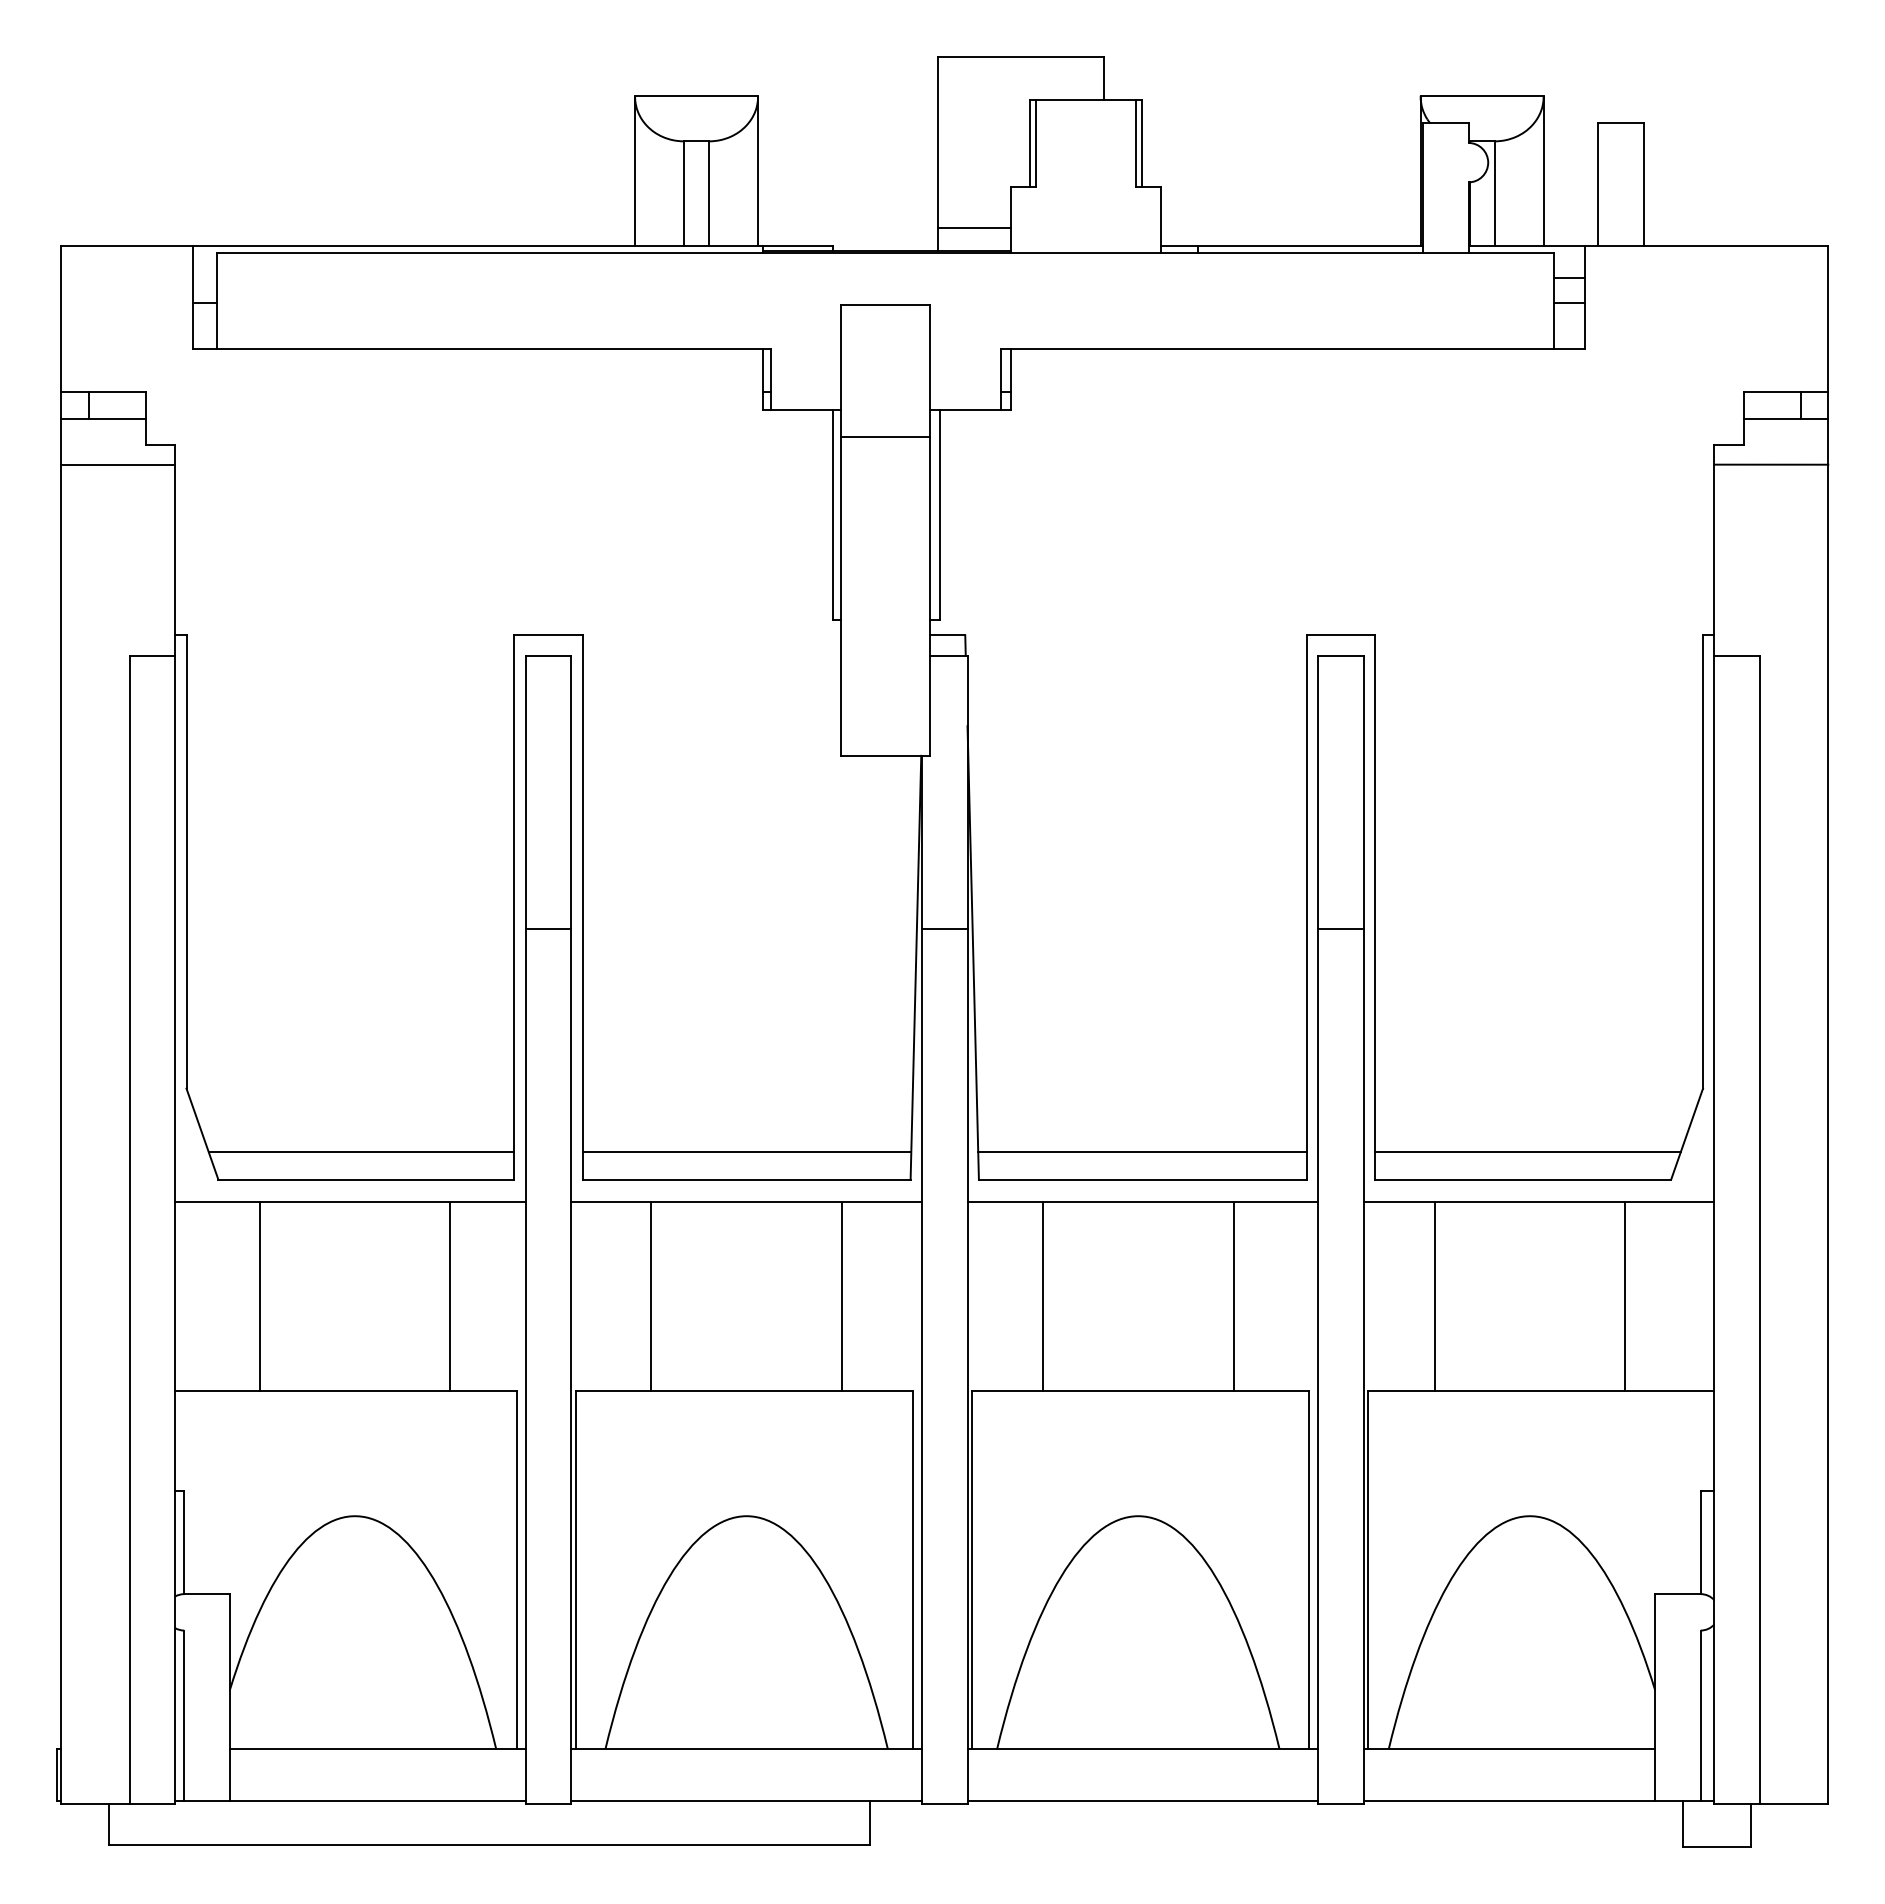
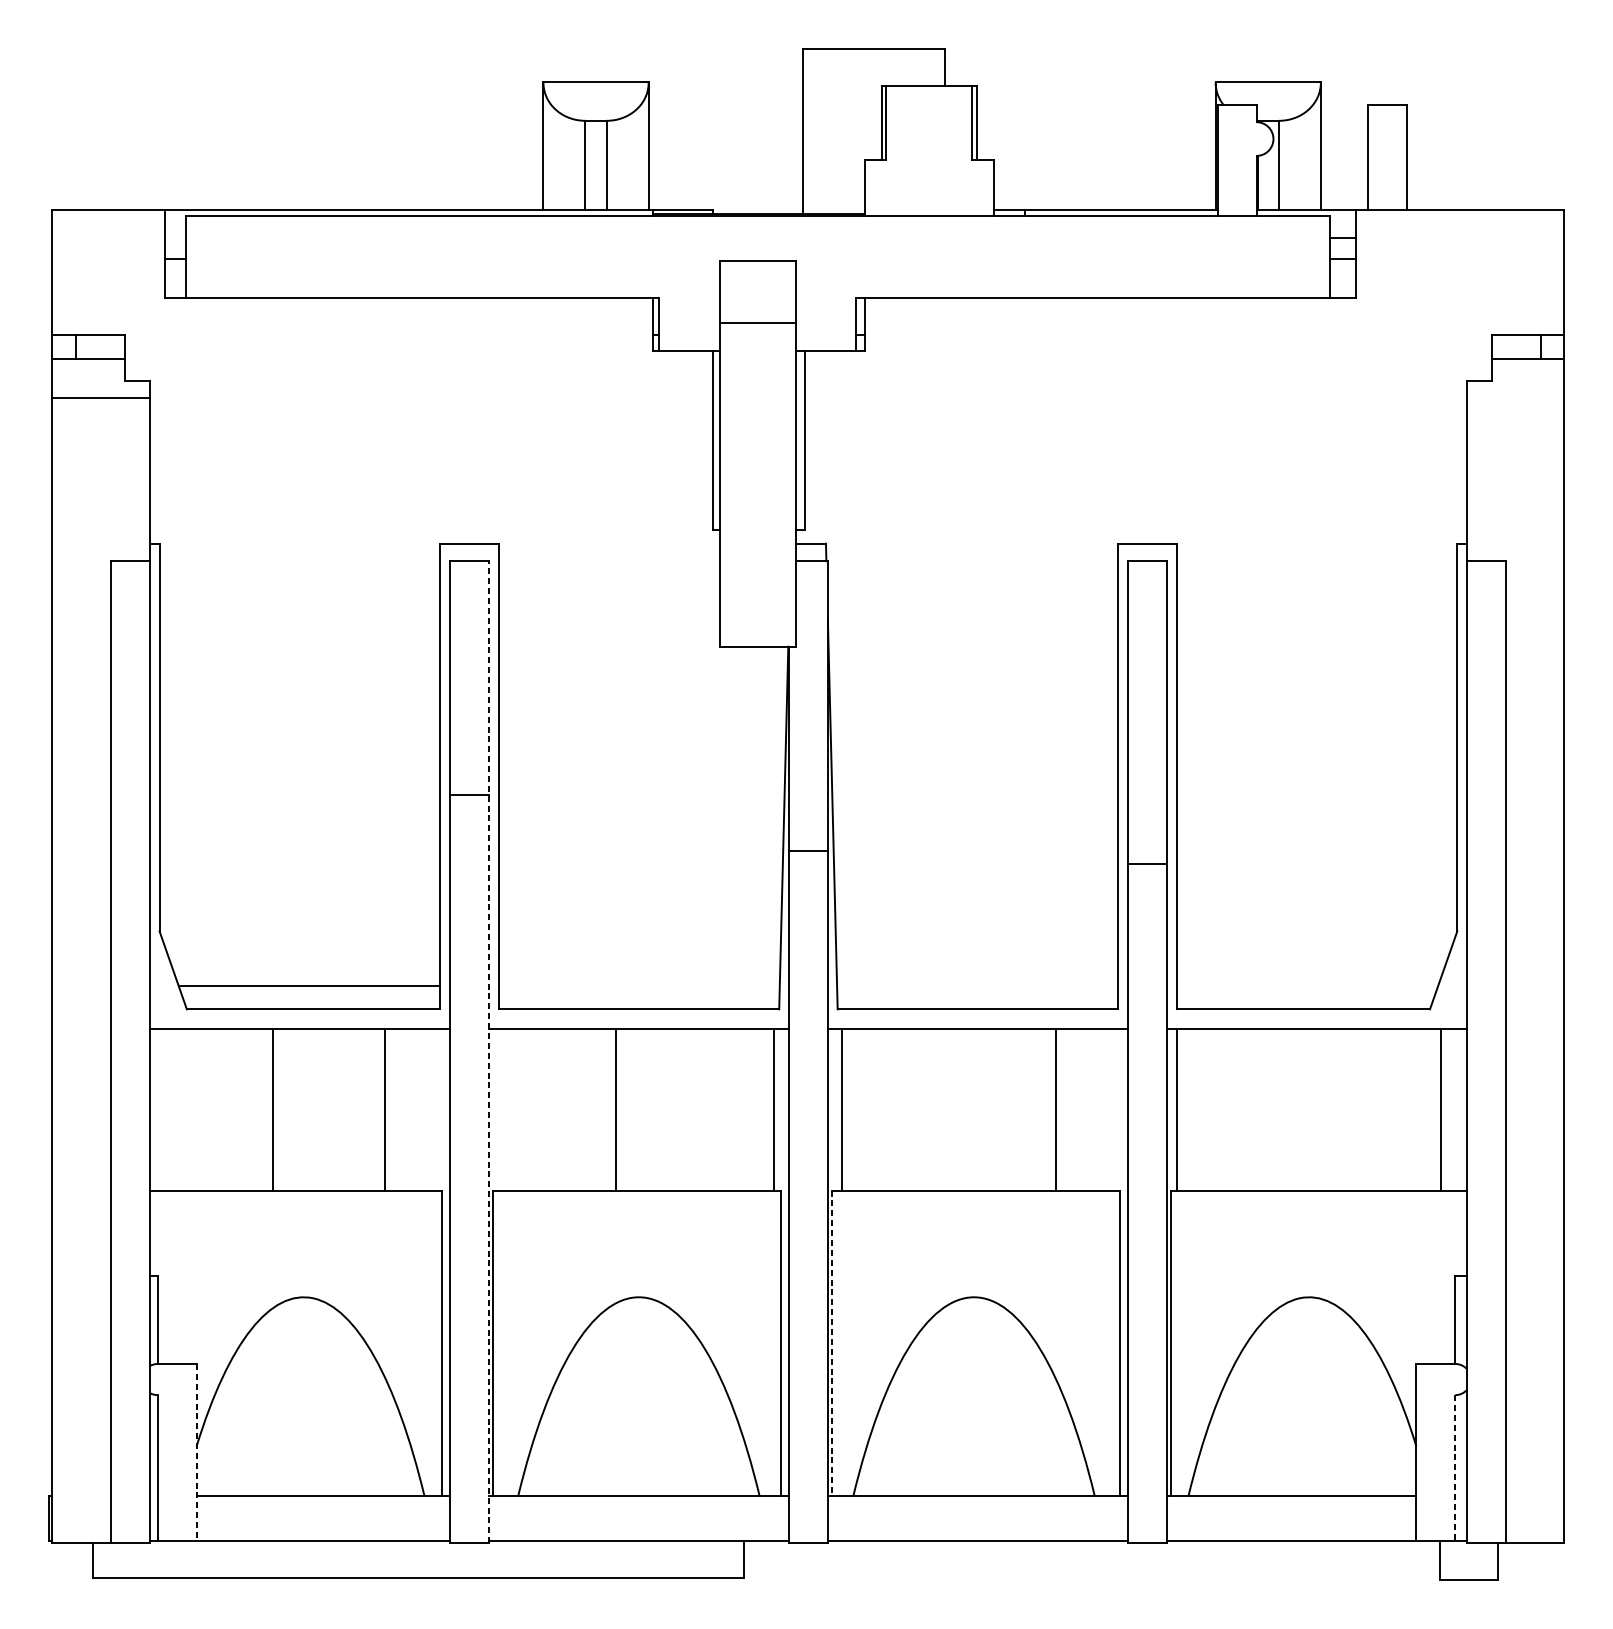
line: (973, 227) -> (833, 194), removed
line: (885, 437) -> (757, 323), moved
line: (1771, 464) -> (1515, 397), removed
line: (944, 929) -> (808, 850), moved
line: (1340, 929) -> (1147, 864), moved
line: (746, 1152) -> (638, 986), removed
line: (1142, 1152) -> (977, 986), removed
line: (1527, 1152) -> (1307, 986), removed
line: (571, 1229) -> (489, 1051), solid -> dashed
line: (259, 1296) -> (272, 1109), moved
line: (651, 1296) -> (615, 1109), moved
line: (841, 1296) -> (773, 1109), moved
line: (1043, 1296) -> (842, 1109), moved
line: (1434, 1296) -> (1177, 1109), moved
line: (1625, 1296) -> (1441, 1109), moved
line: (972, 1570) -> (832, 1343), solid -> dashed
line: (229, 1697) -> (196, 1452), solid -> dashed
line: (1700, 1716) -> (1455, 1468), solid -> dashed

